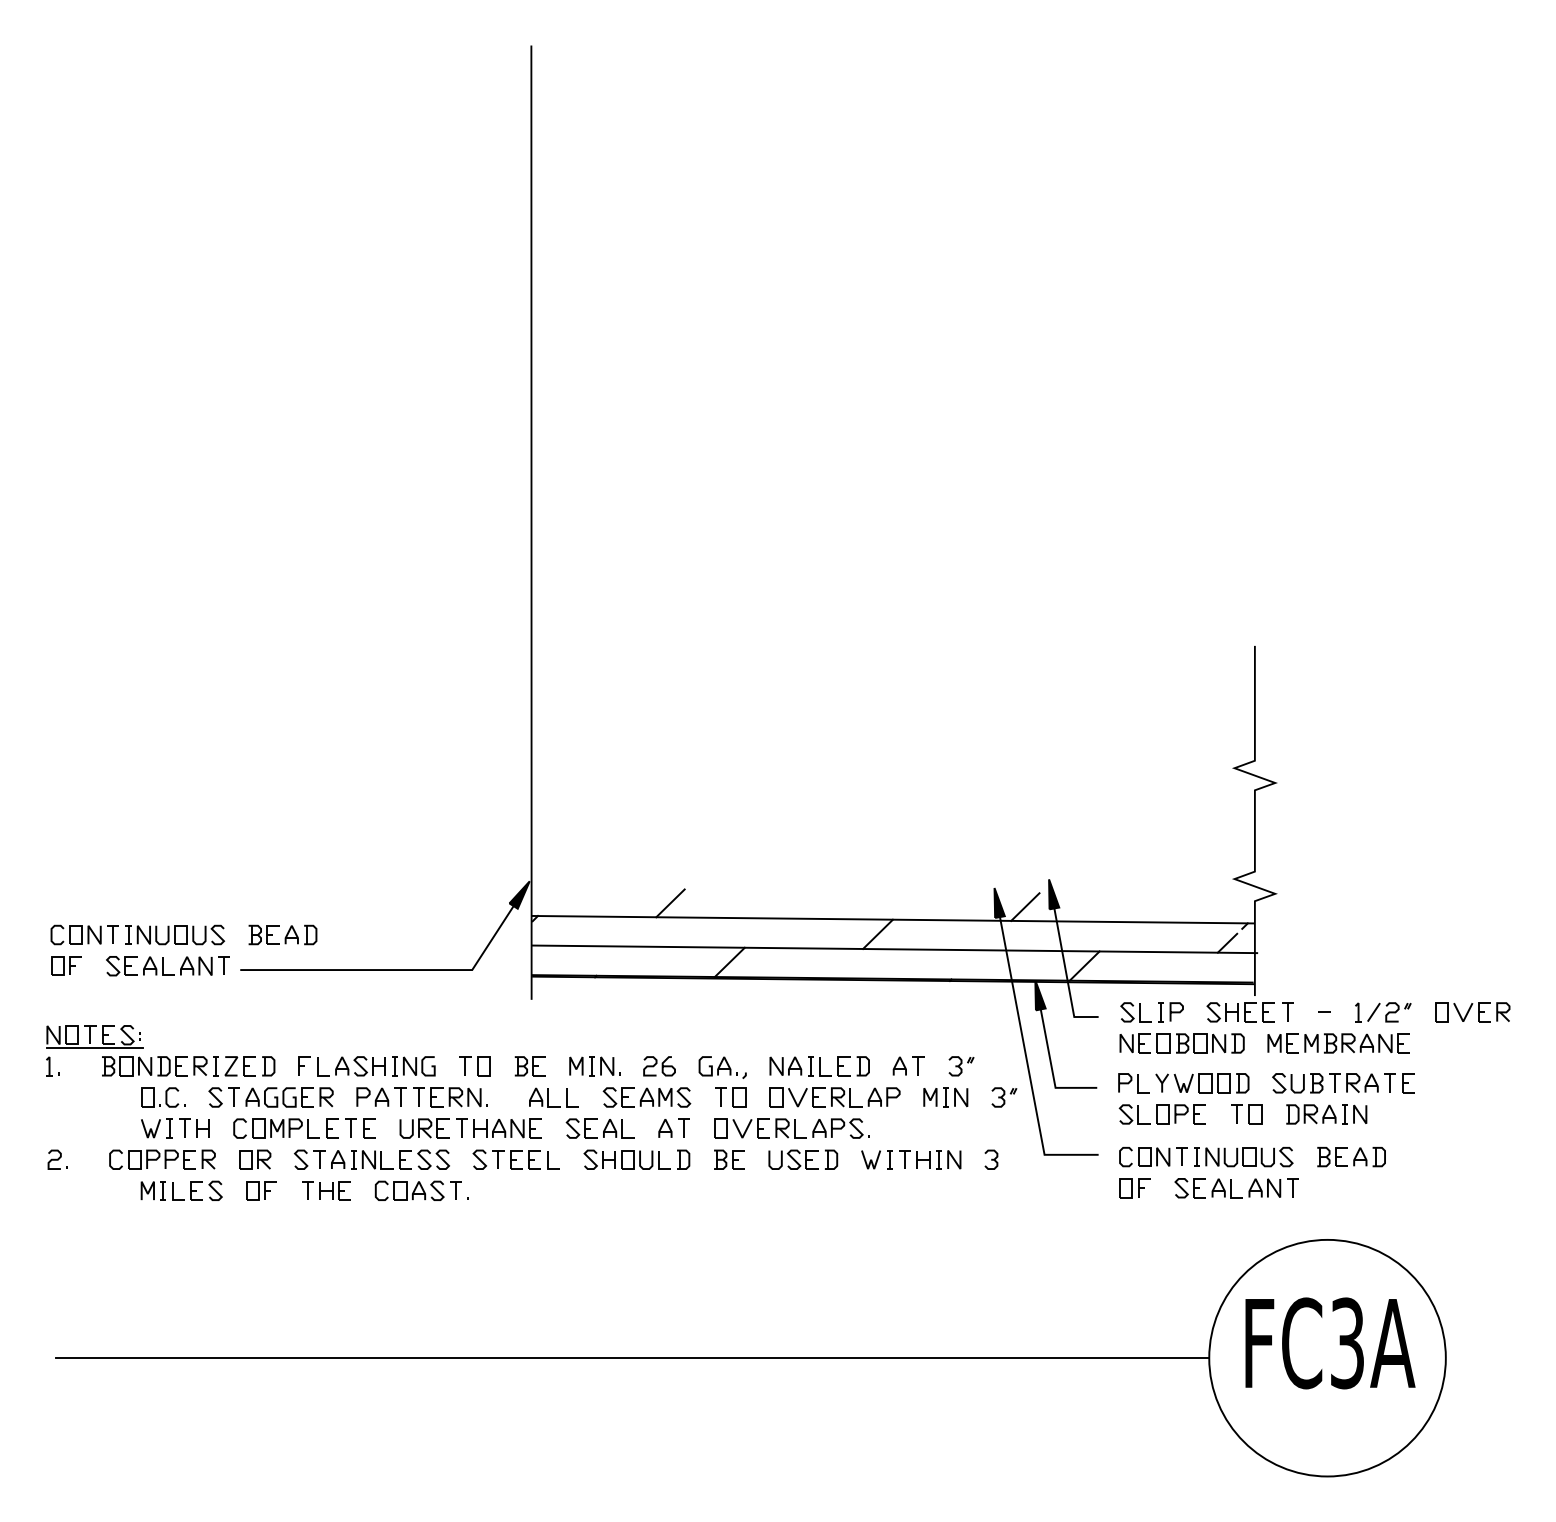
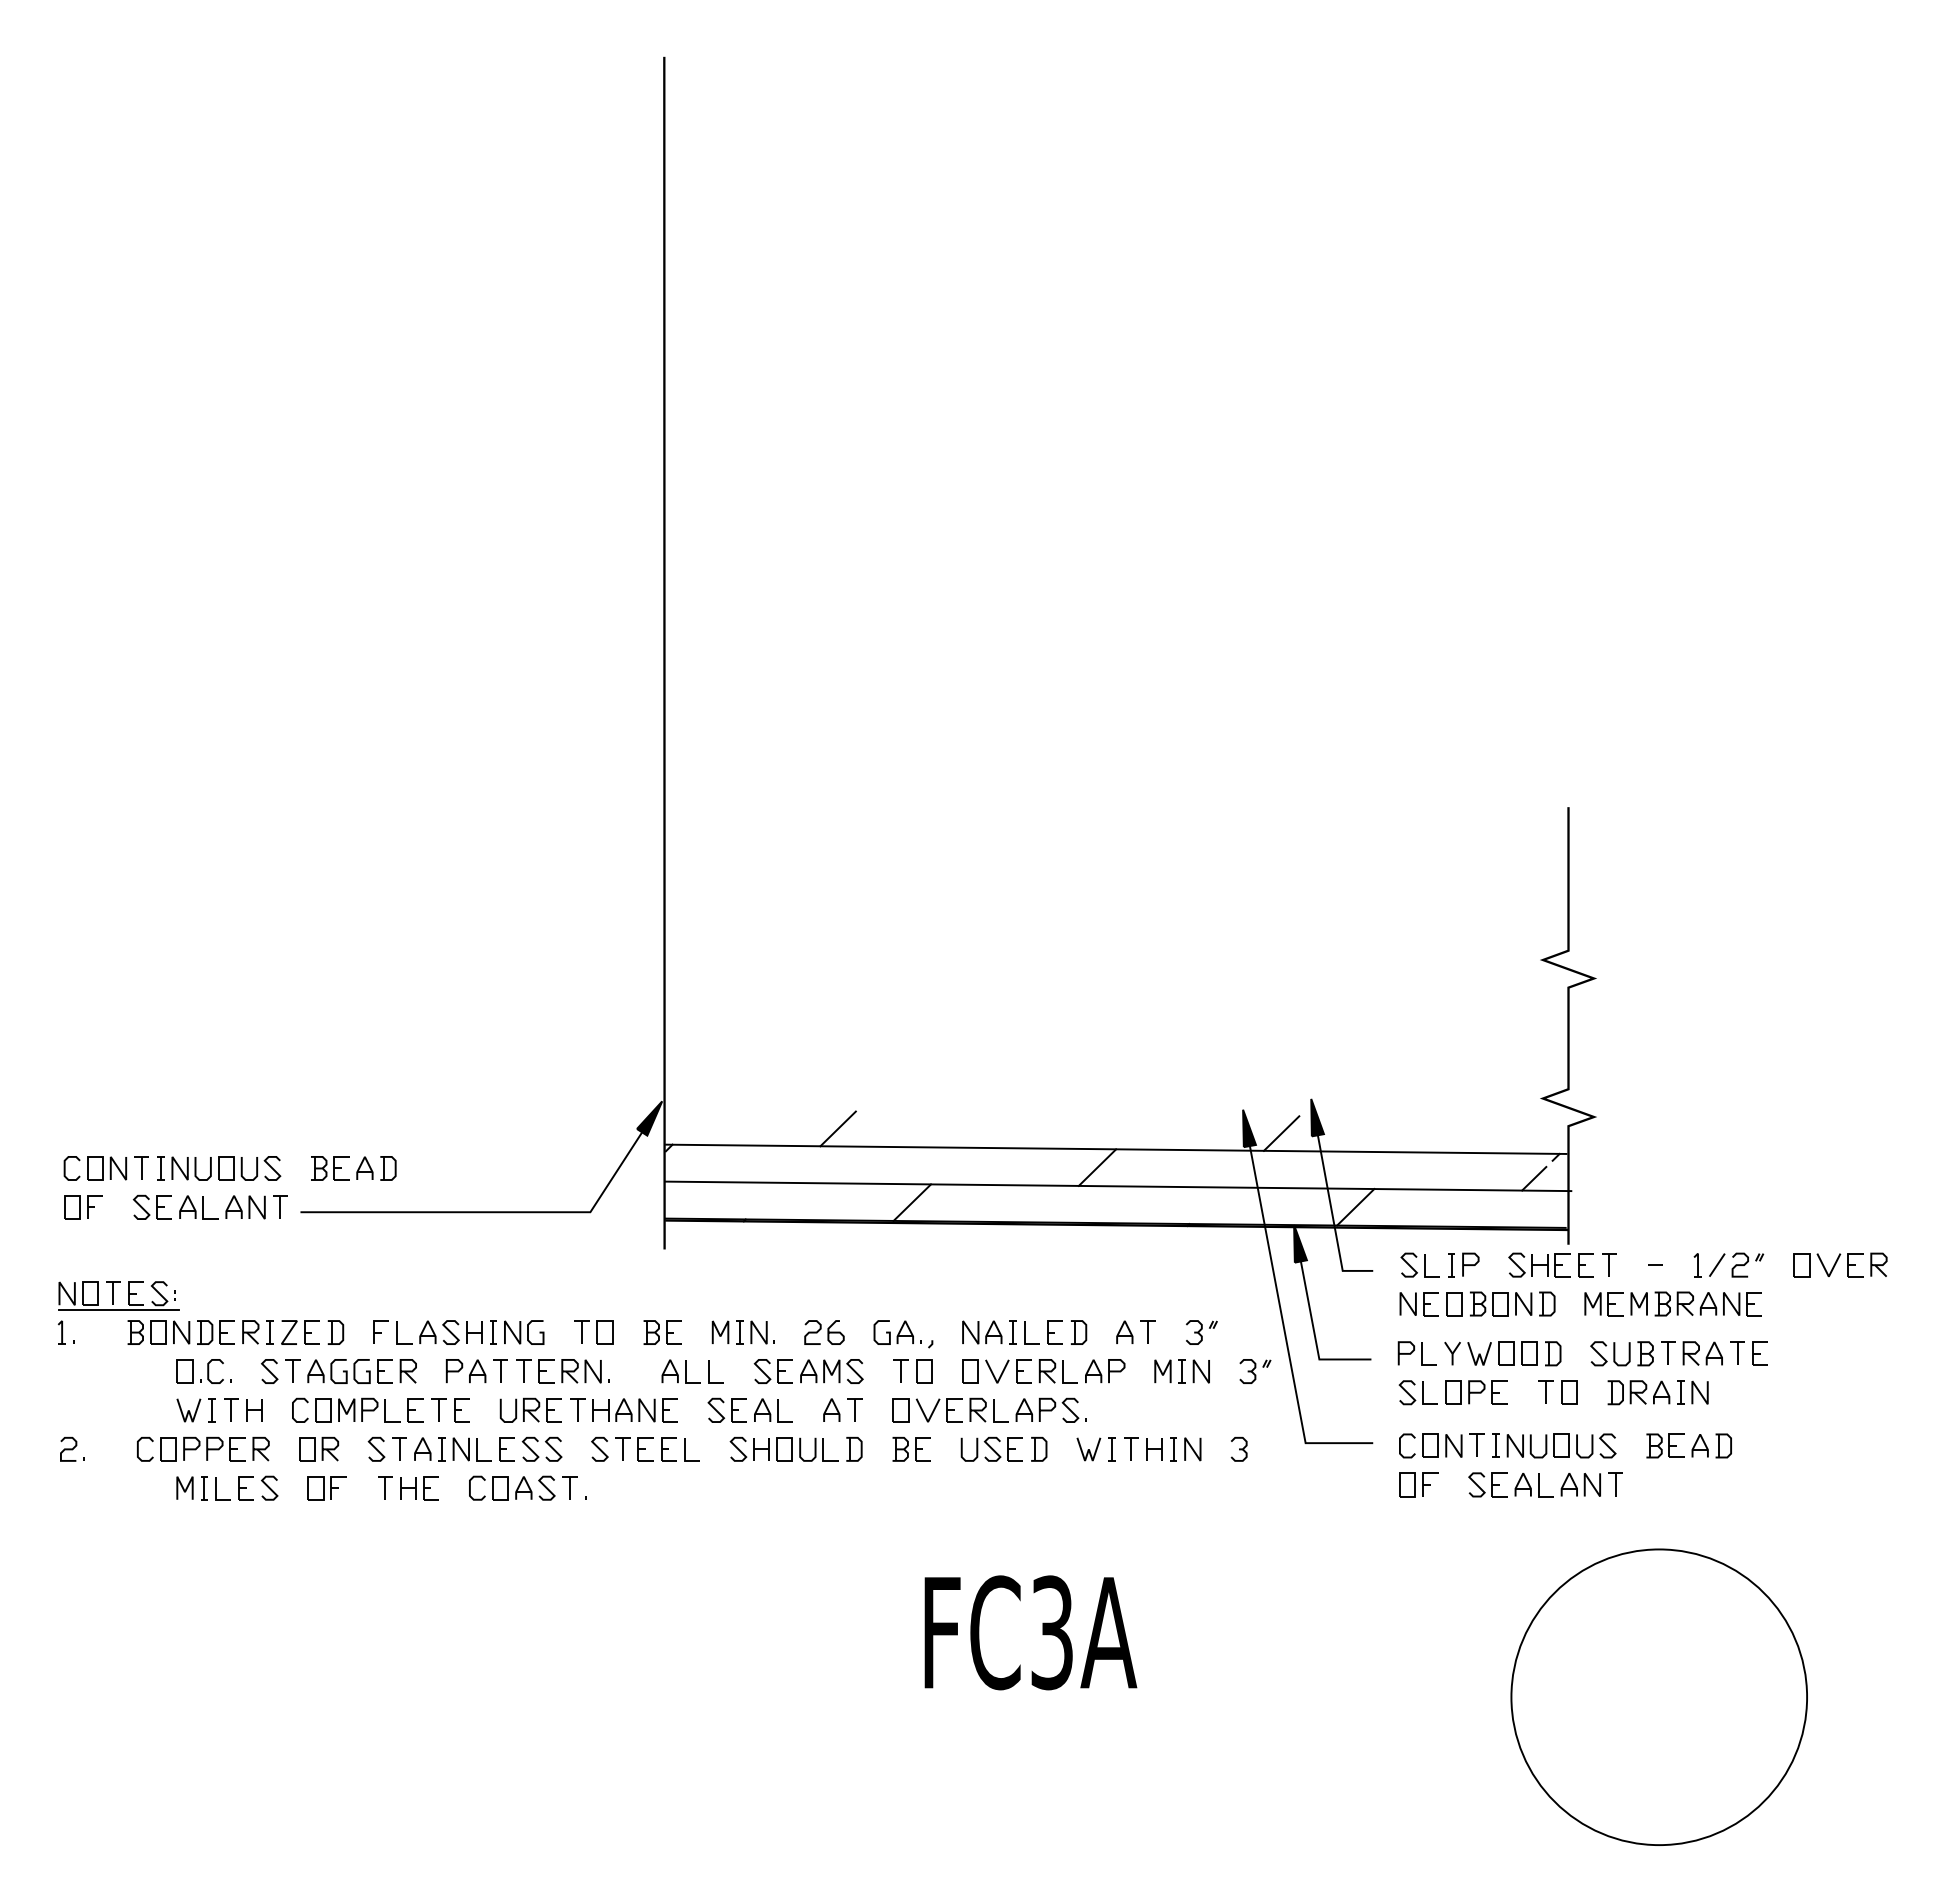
text: (1330, 1343) -> (1030, 1632), moved
line: (632, 1358) -> (790, 1697), removed

